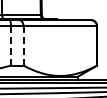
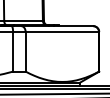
line: (11, 45) -> (13, 51), dashed -> solid
line: (23, 45) -> (25, 51), dashed -> solid

